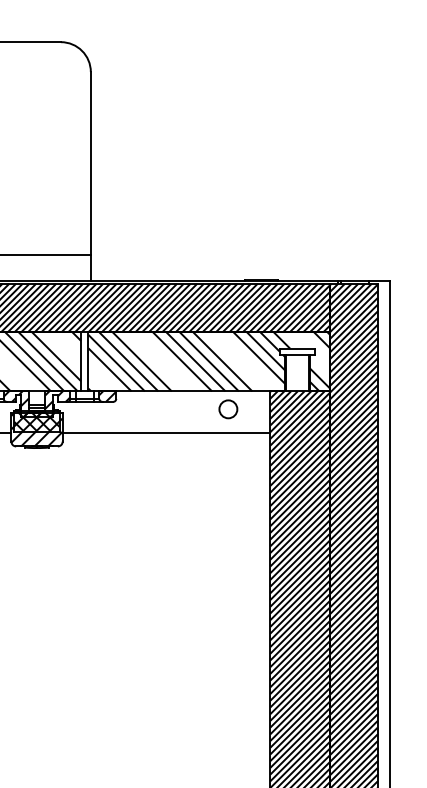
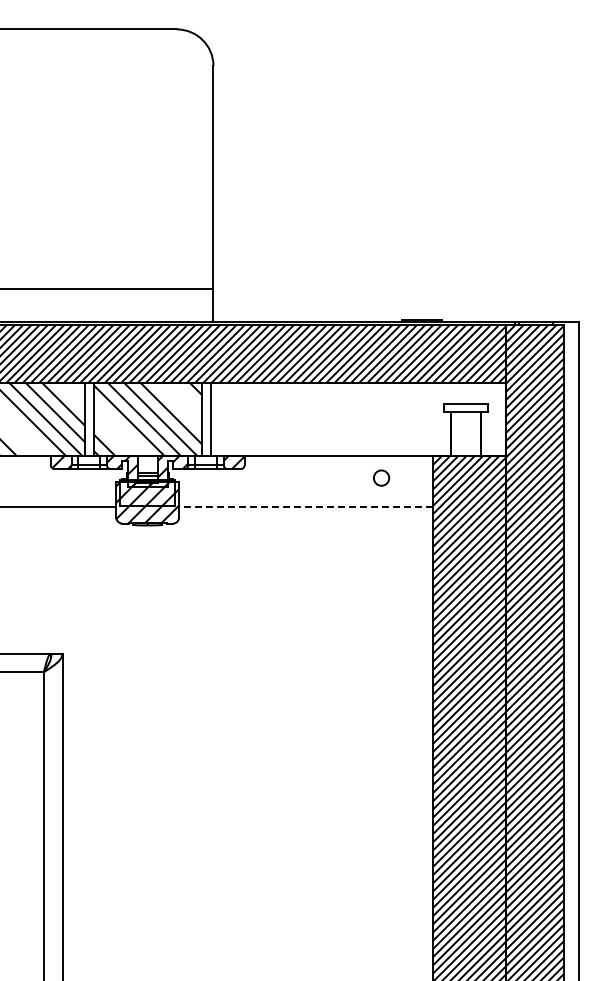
hatch: (208, 361) -> (357, 419), removed
circle: (228, 408) -> (381, 477), size x0.7
hatch: (36, 421) -> (147, 492), removed
line: (166, 433) -> (305, 507), solid -> dashed

